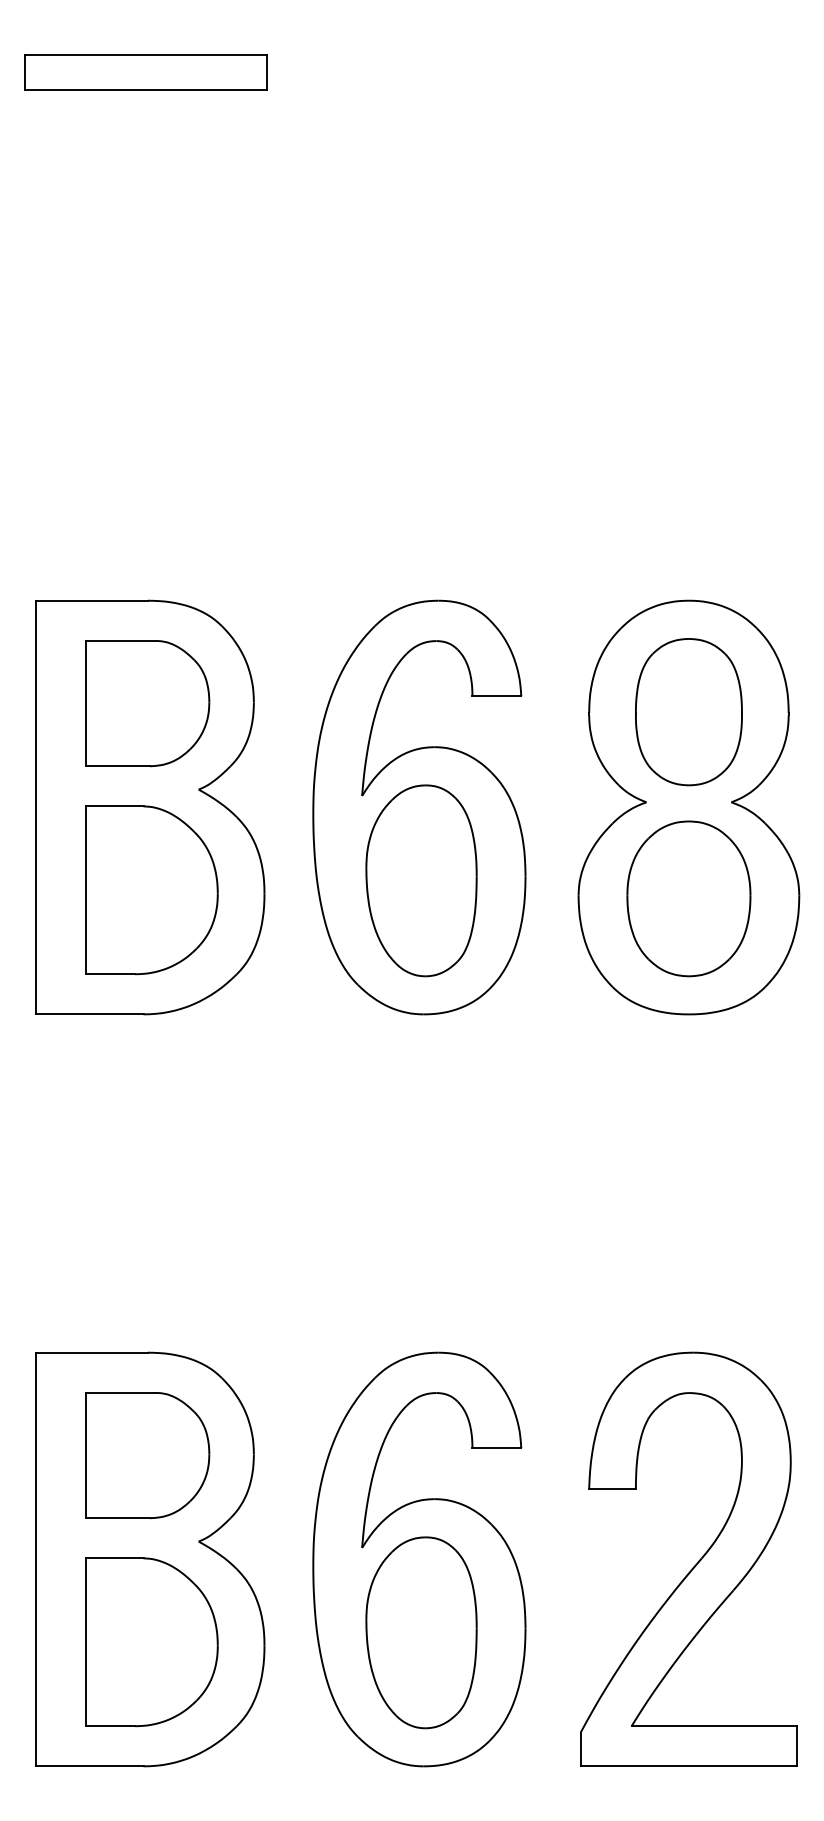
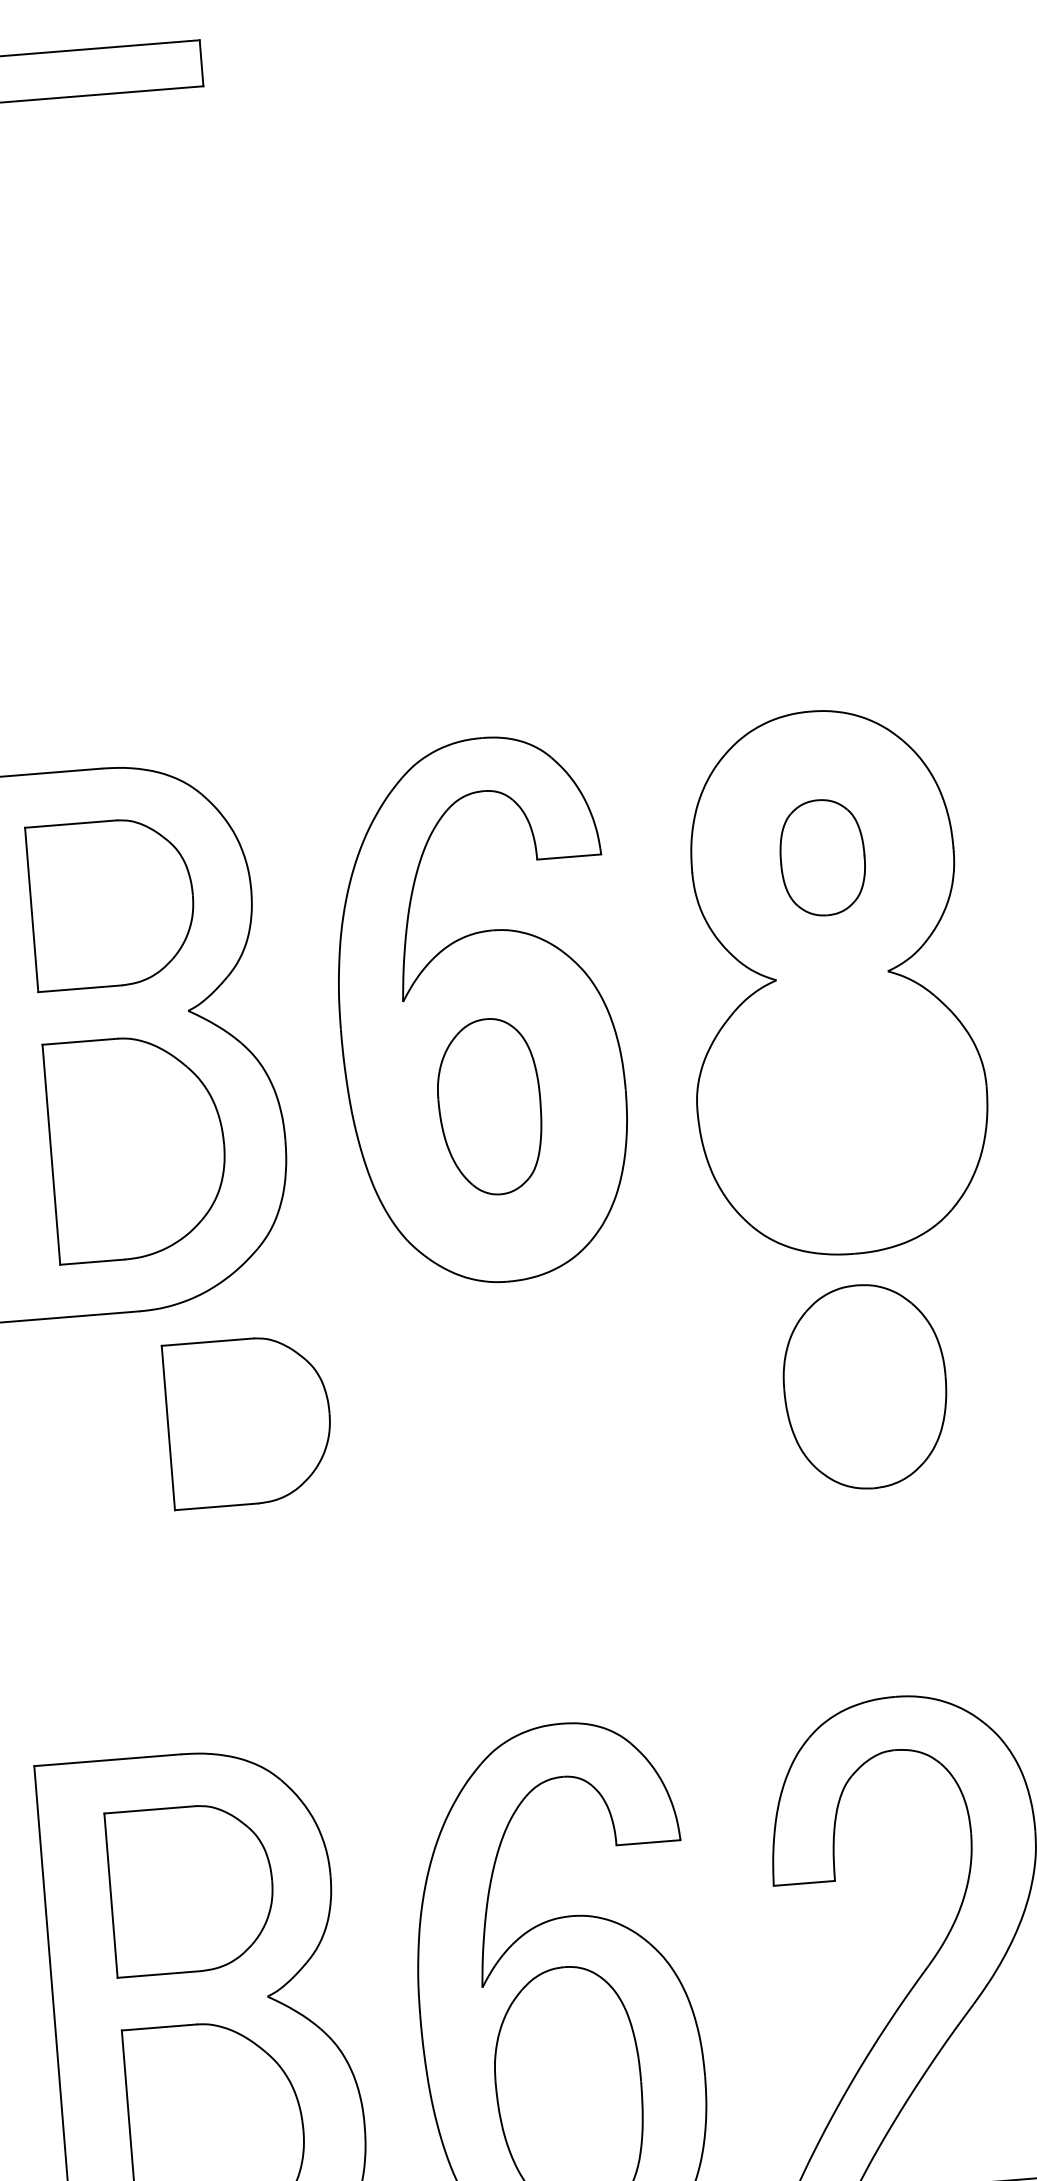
part: (688, 712) -> (822, 858), size x0.6
part: (421, 880) -> (489, 1106), size x0.7
part: (688, 898) -> (864, 1386), moved
part: (219, 1104) -> (248, 1421), added

